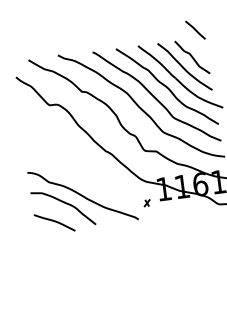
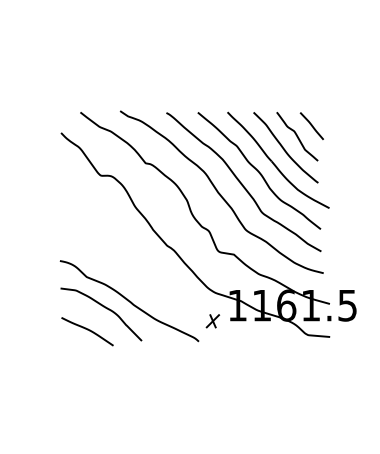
line: (195, 29) -> (311, 125), moved
part: (146, 203) -> (212, 321), size x1.67

